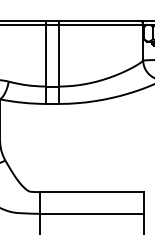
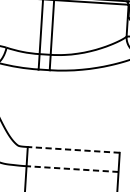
line: (91, 192) -> (73, 150), solid -> dashed
line: (91, 213) -> (72, 168), solid -> dashed

